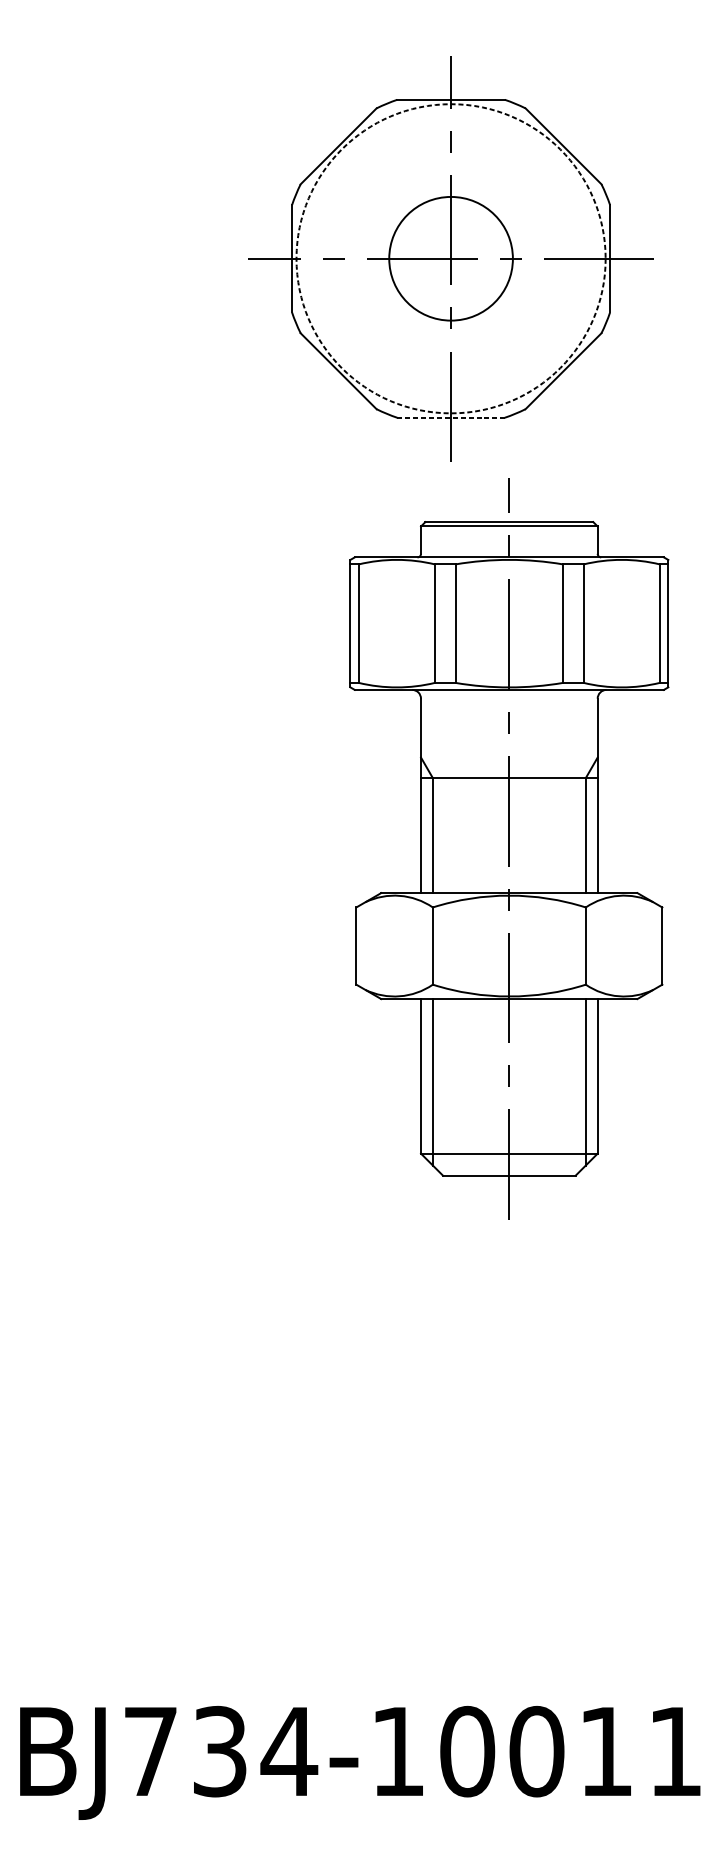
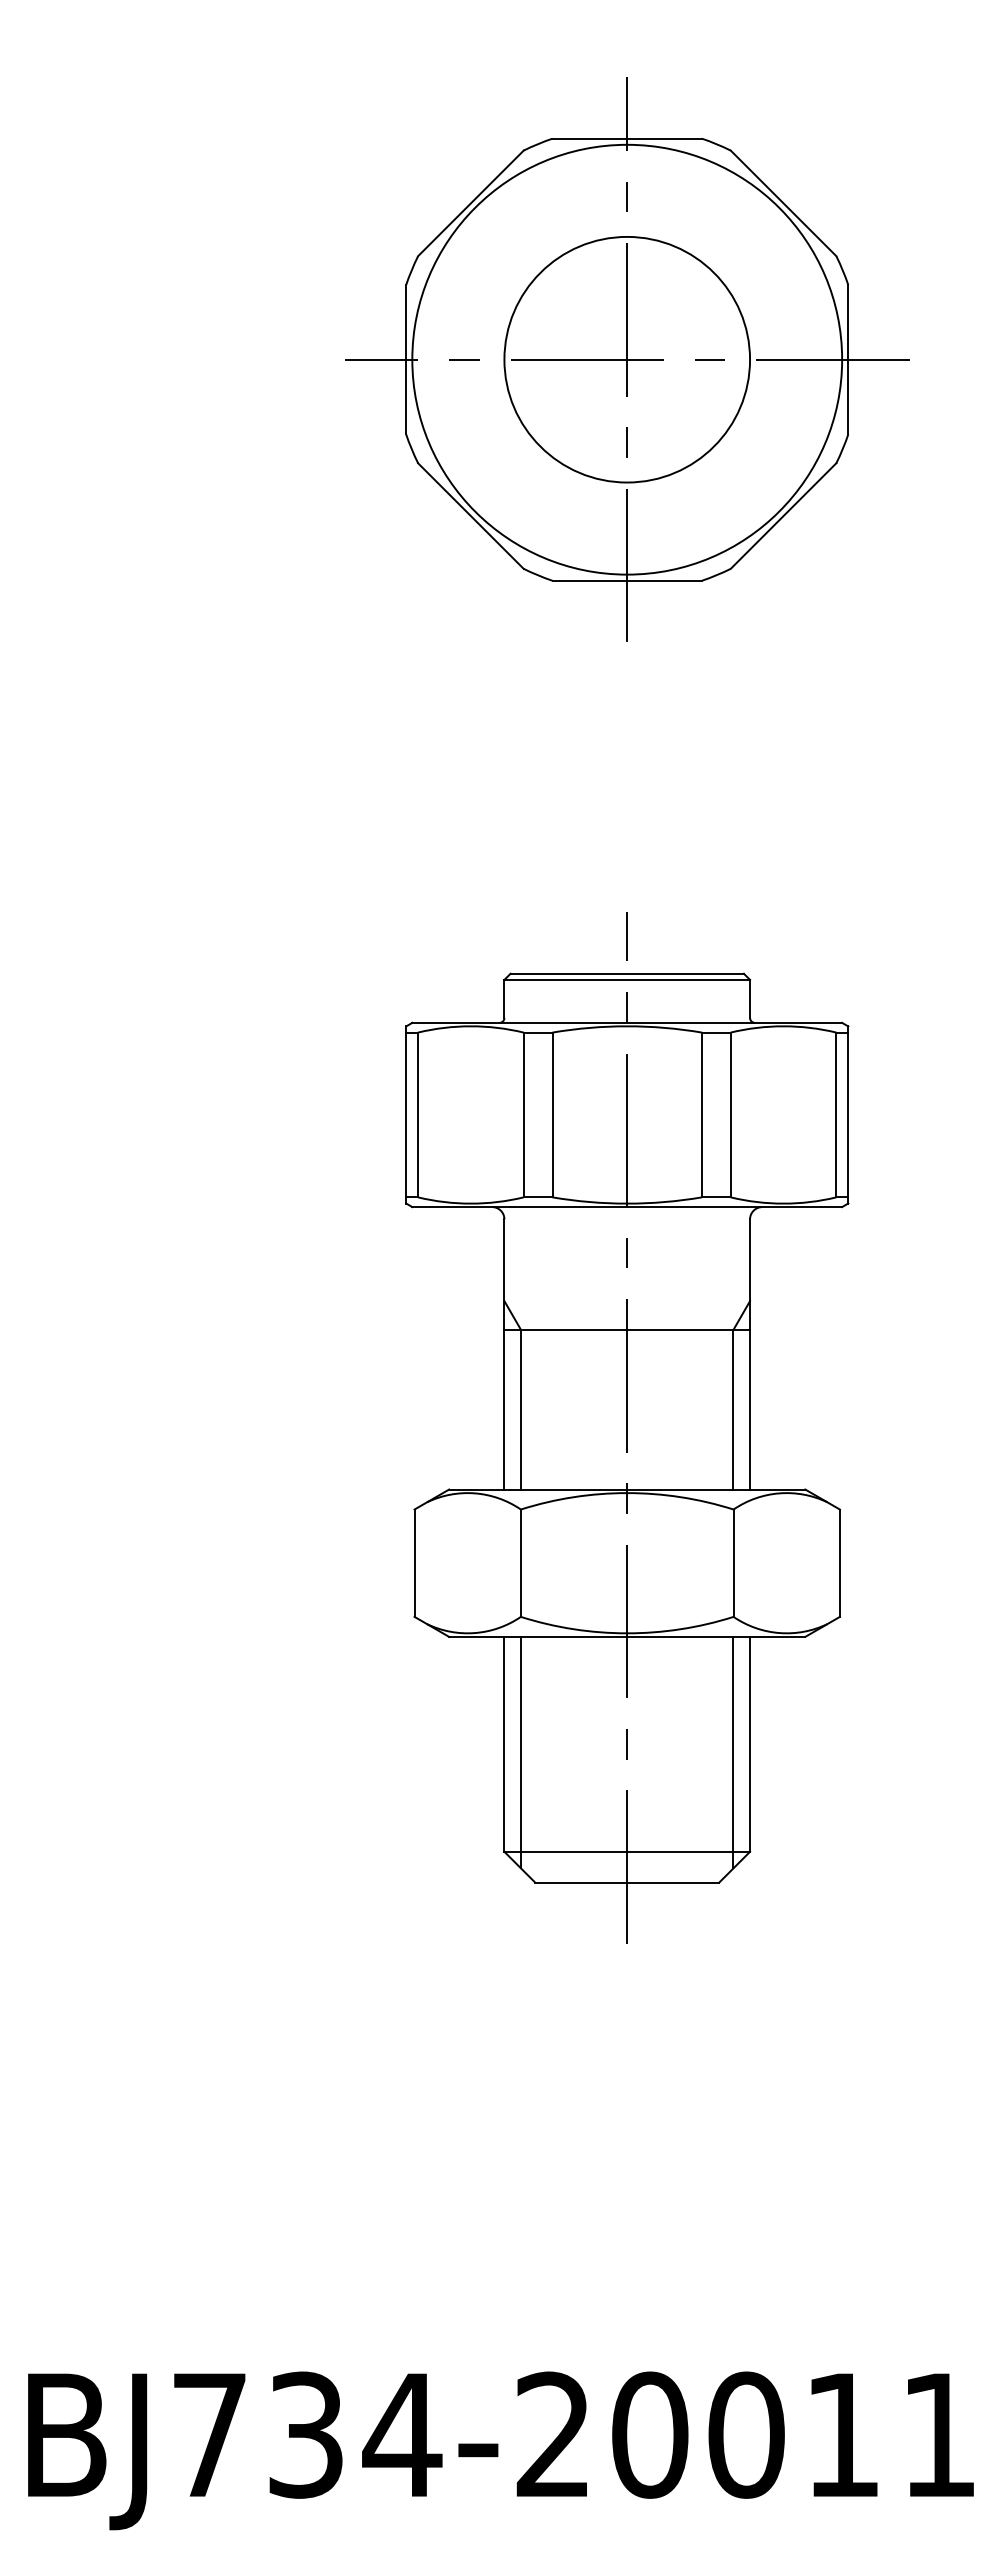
circle: (451, 258) -> (627, 359), dashed -> solid
circle: (451, 258) -> (627, 359), size x1.43
line: (451, 417) -> (627, 580), dashed -> solid
part: (509, 848) -> (627, 1427), moved
text: (397, 1750) -> (552, 2433), BJ734-10011 -> BJ734-20011

